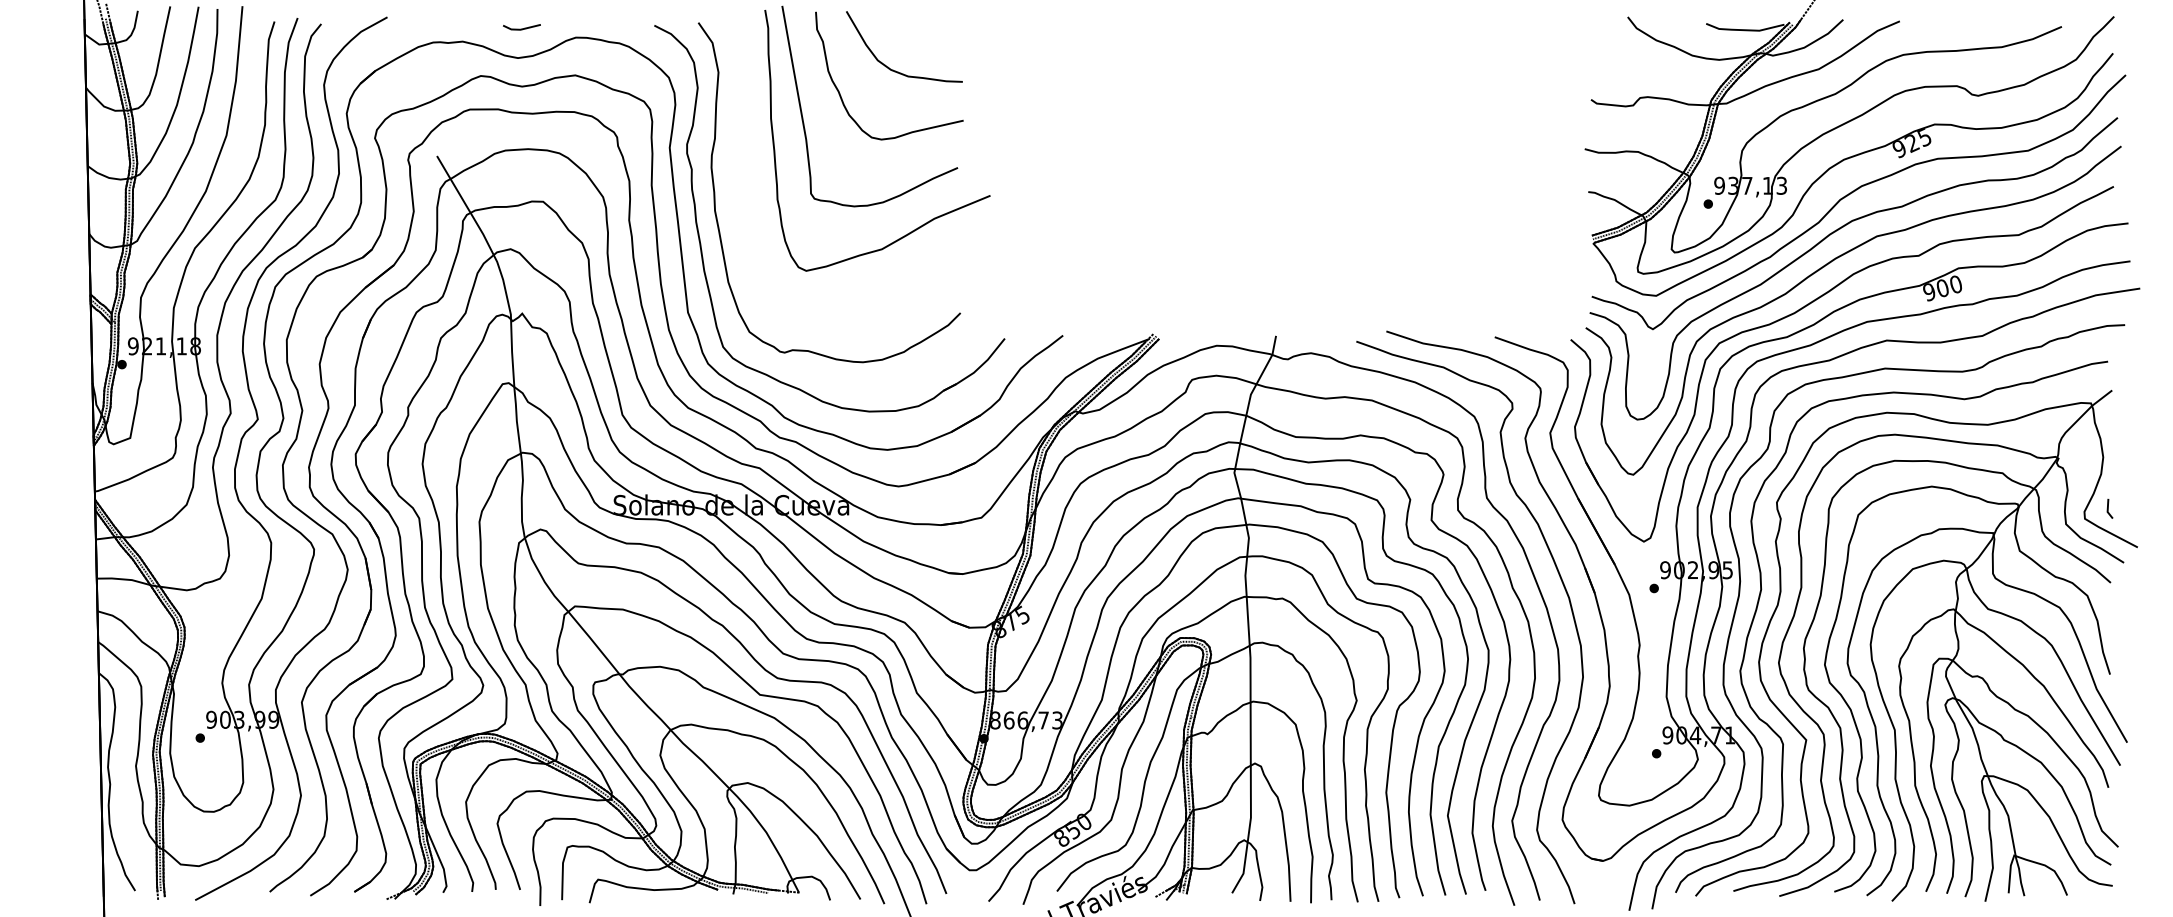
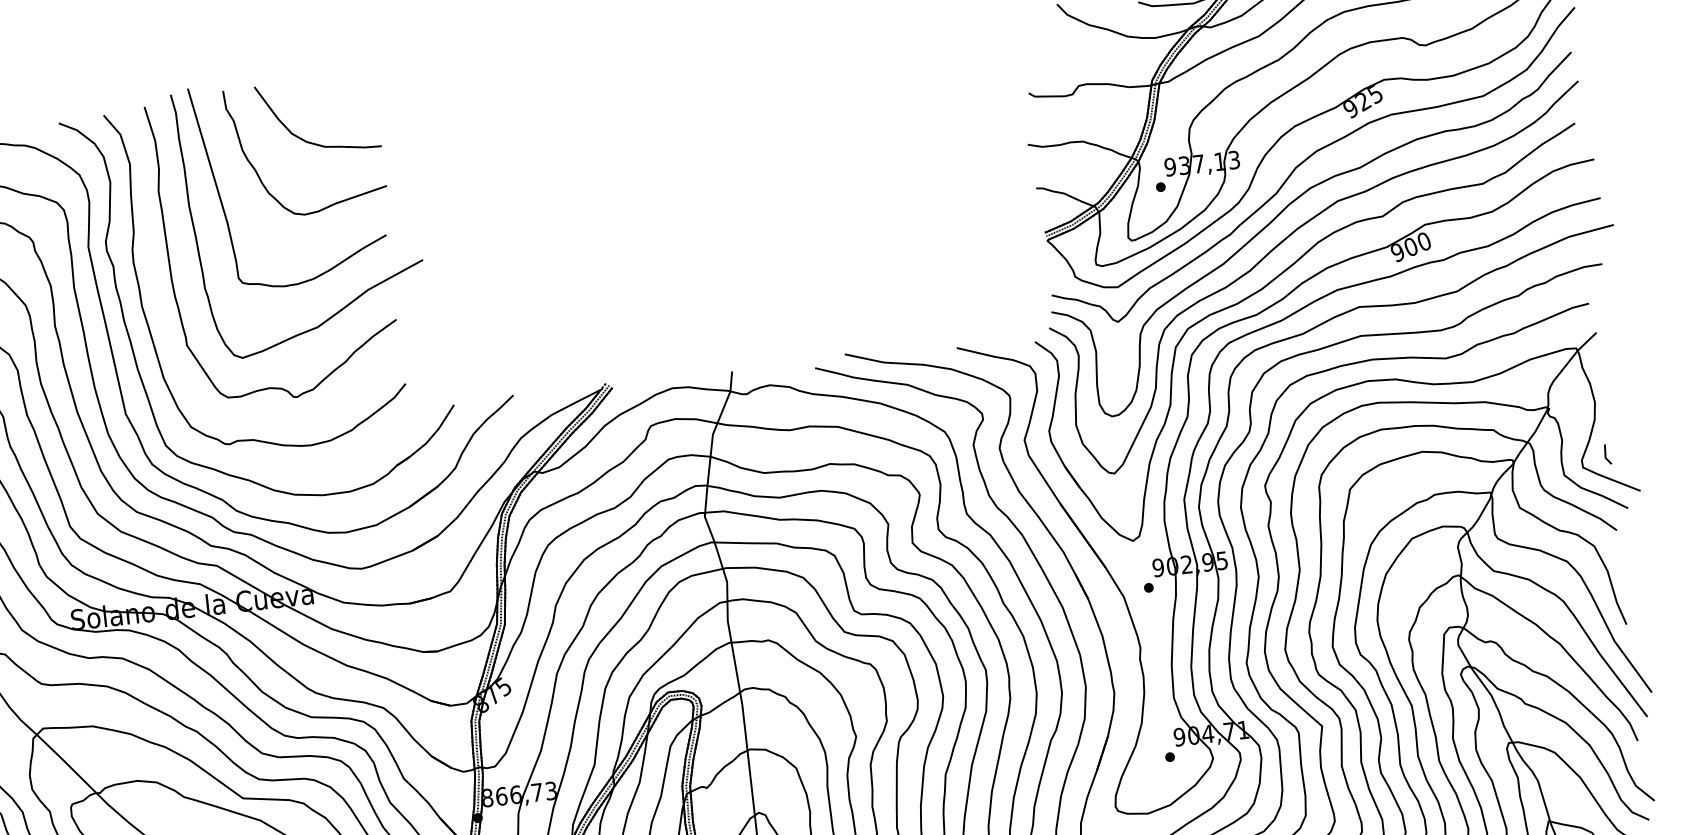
part: (747, 178) -> (171, 269), added

